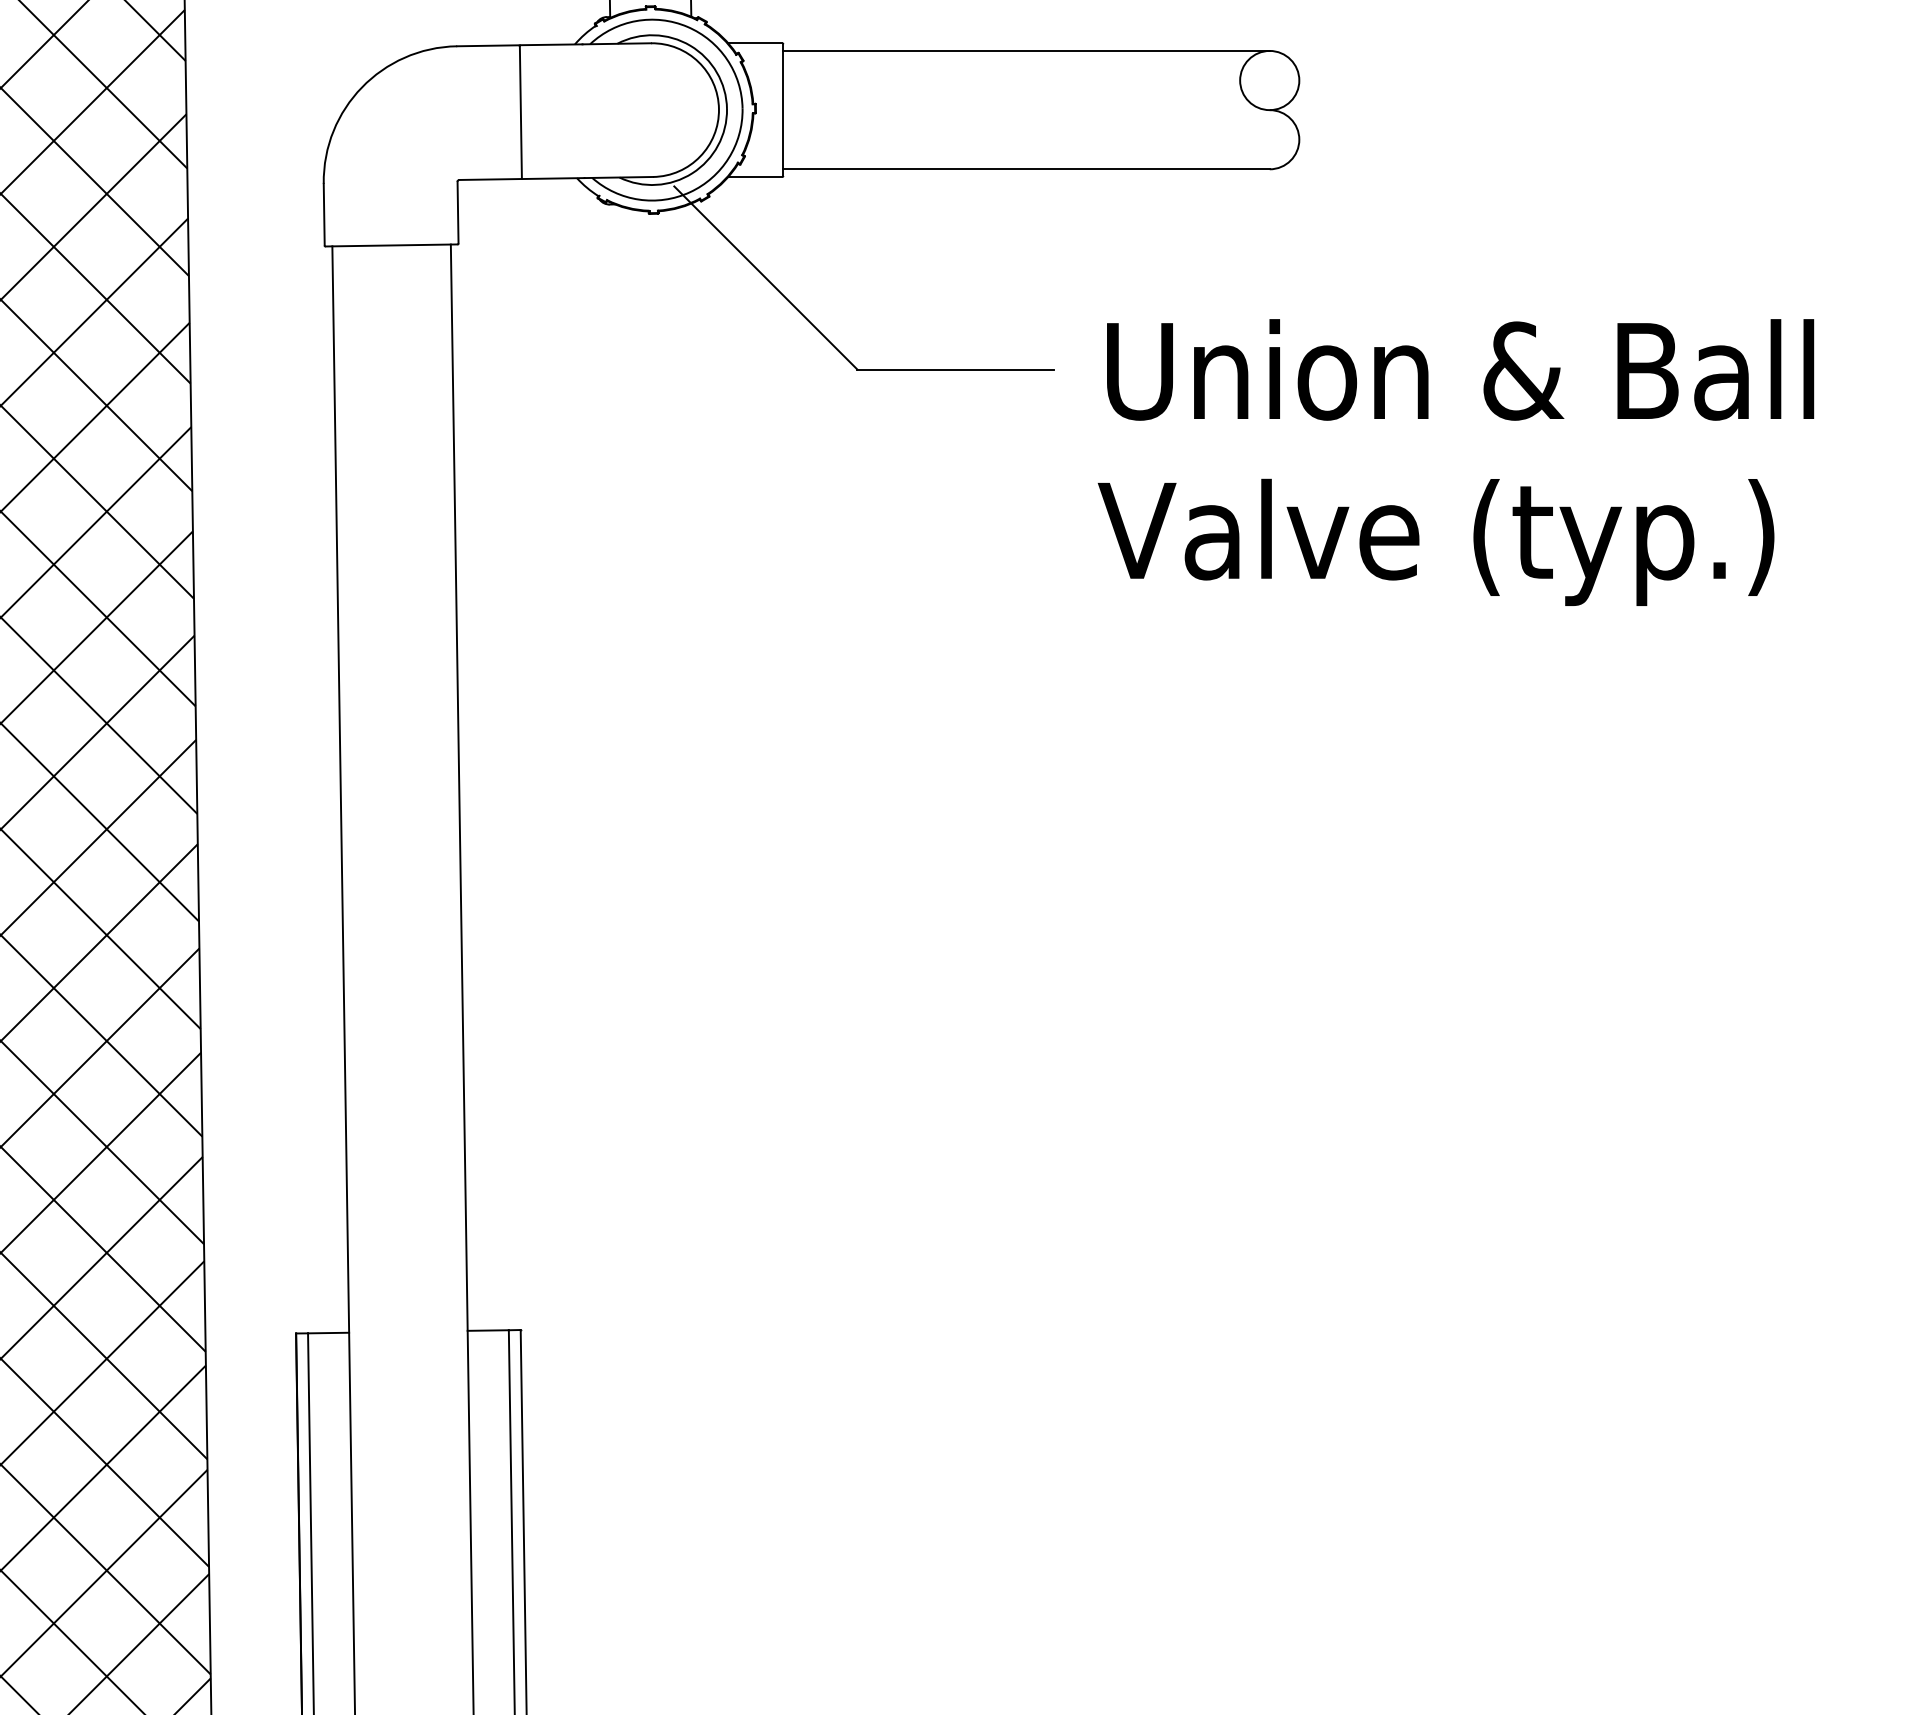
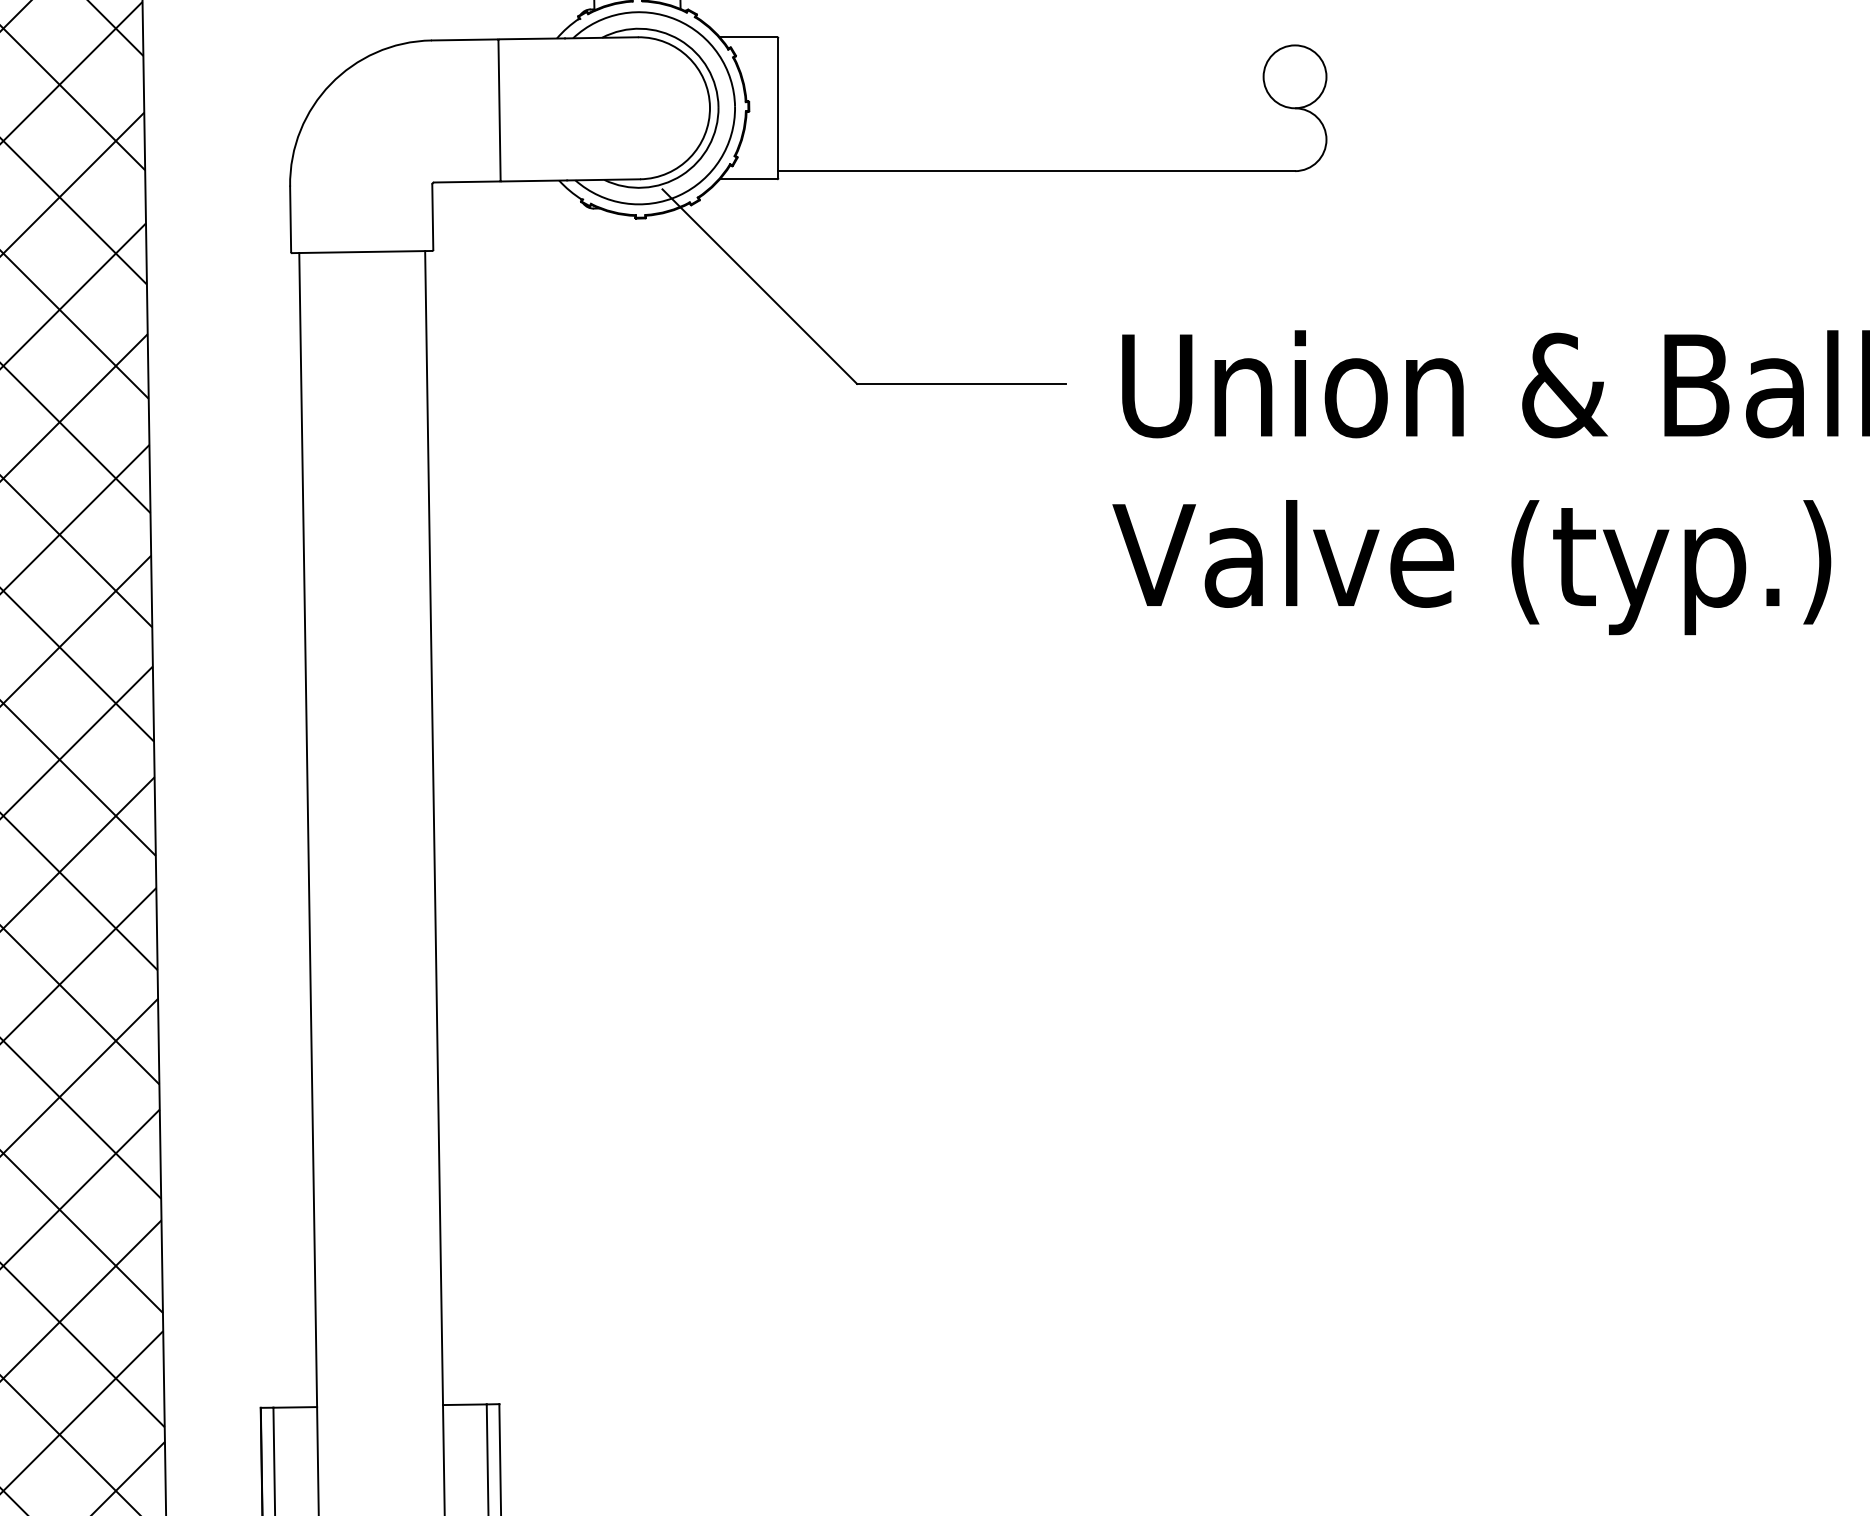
line: (1026, 50) -> (1036, 44), removed

